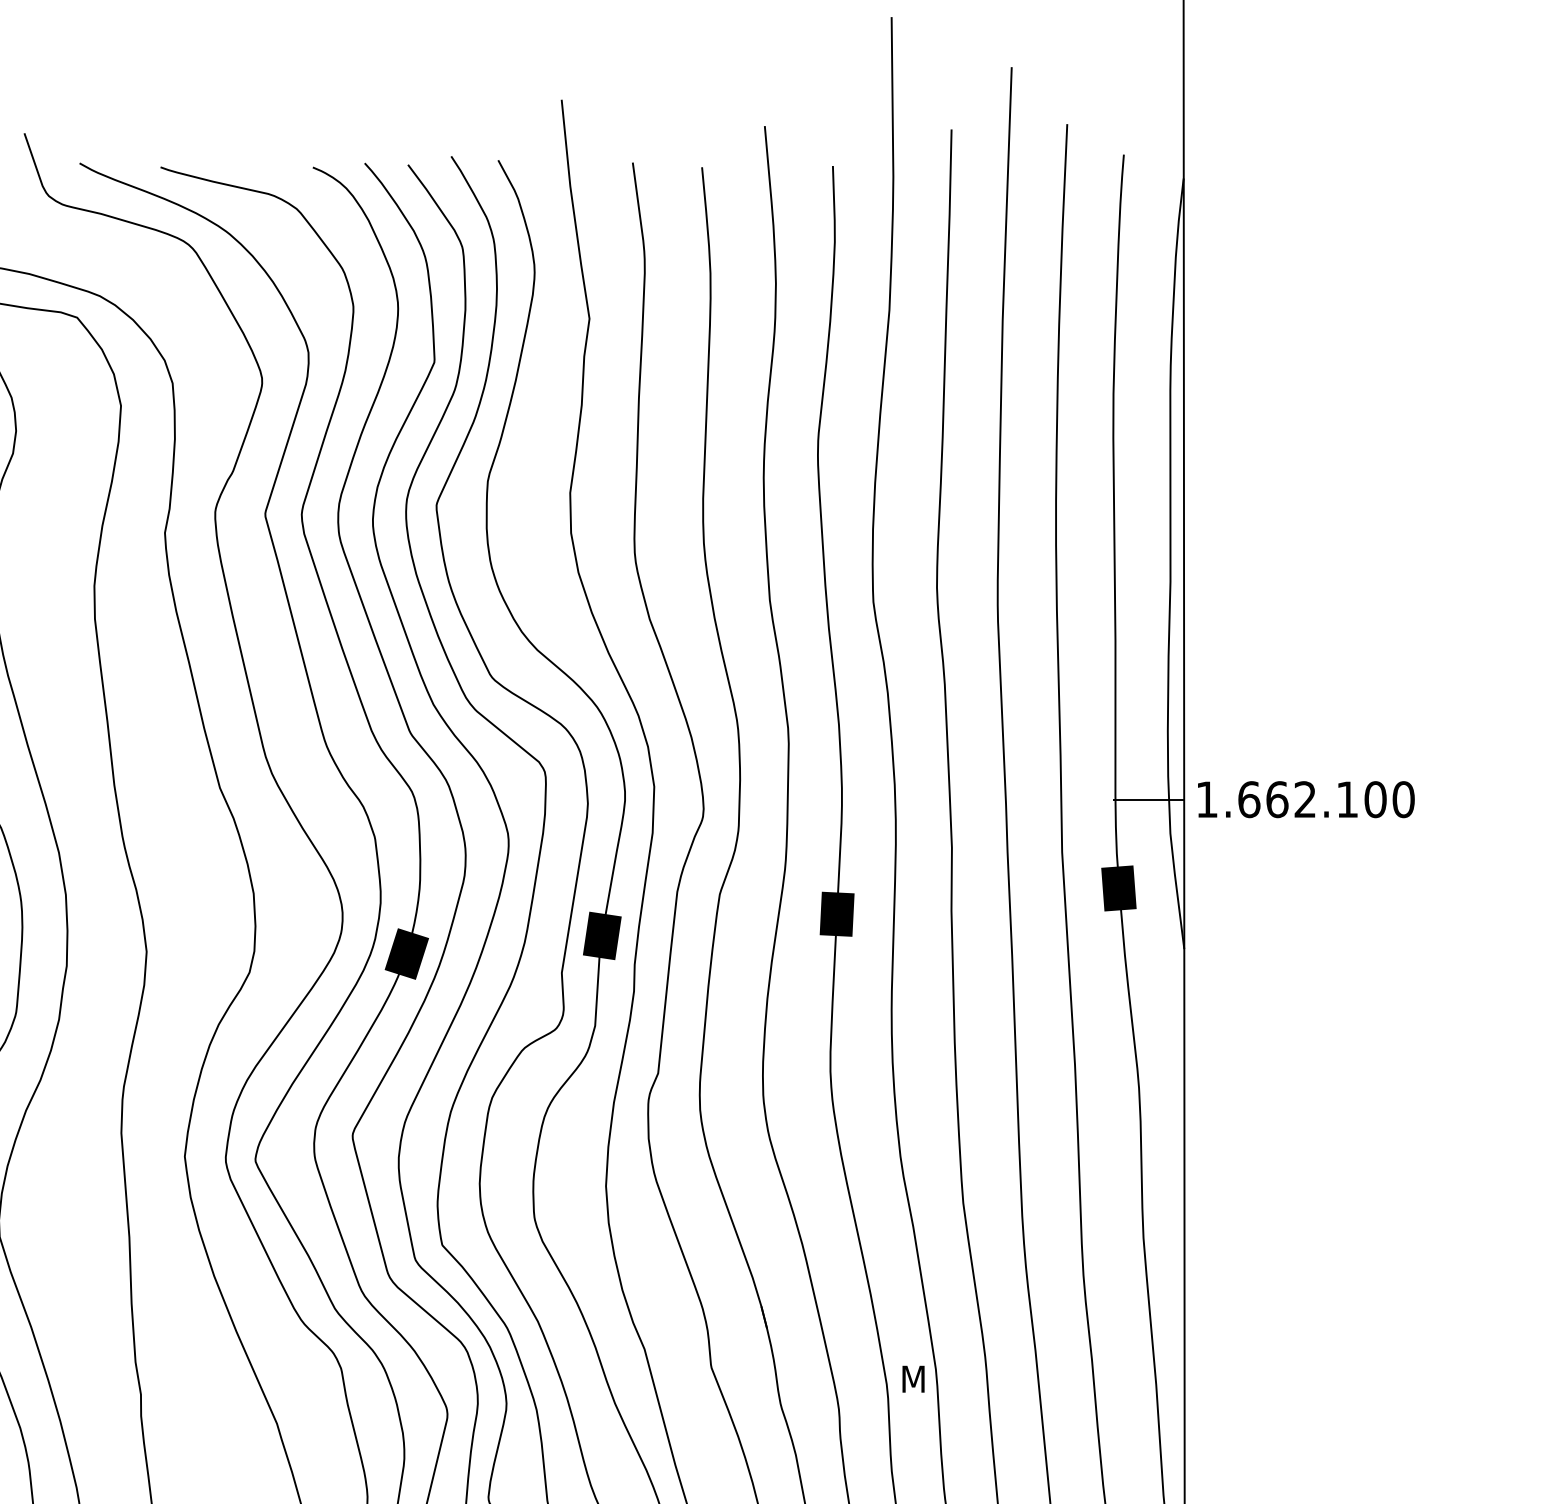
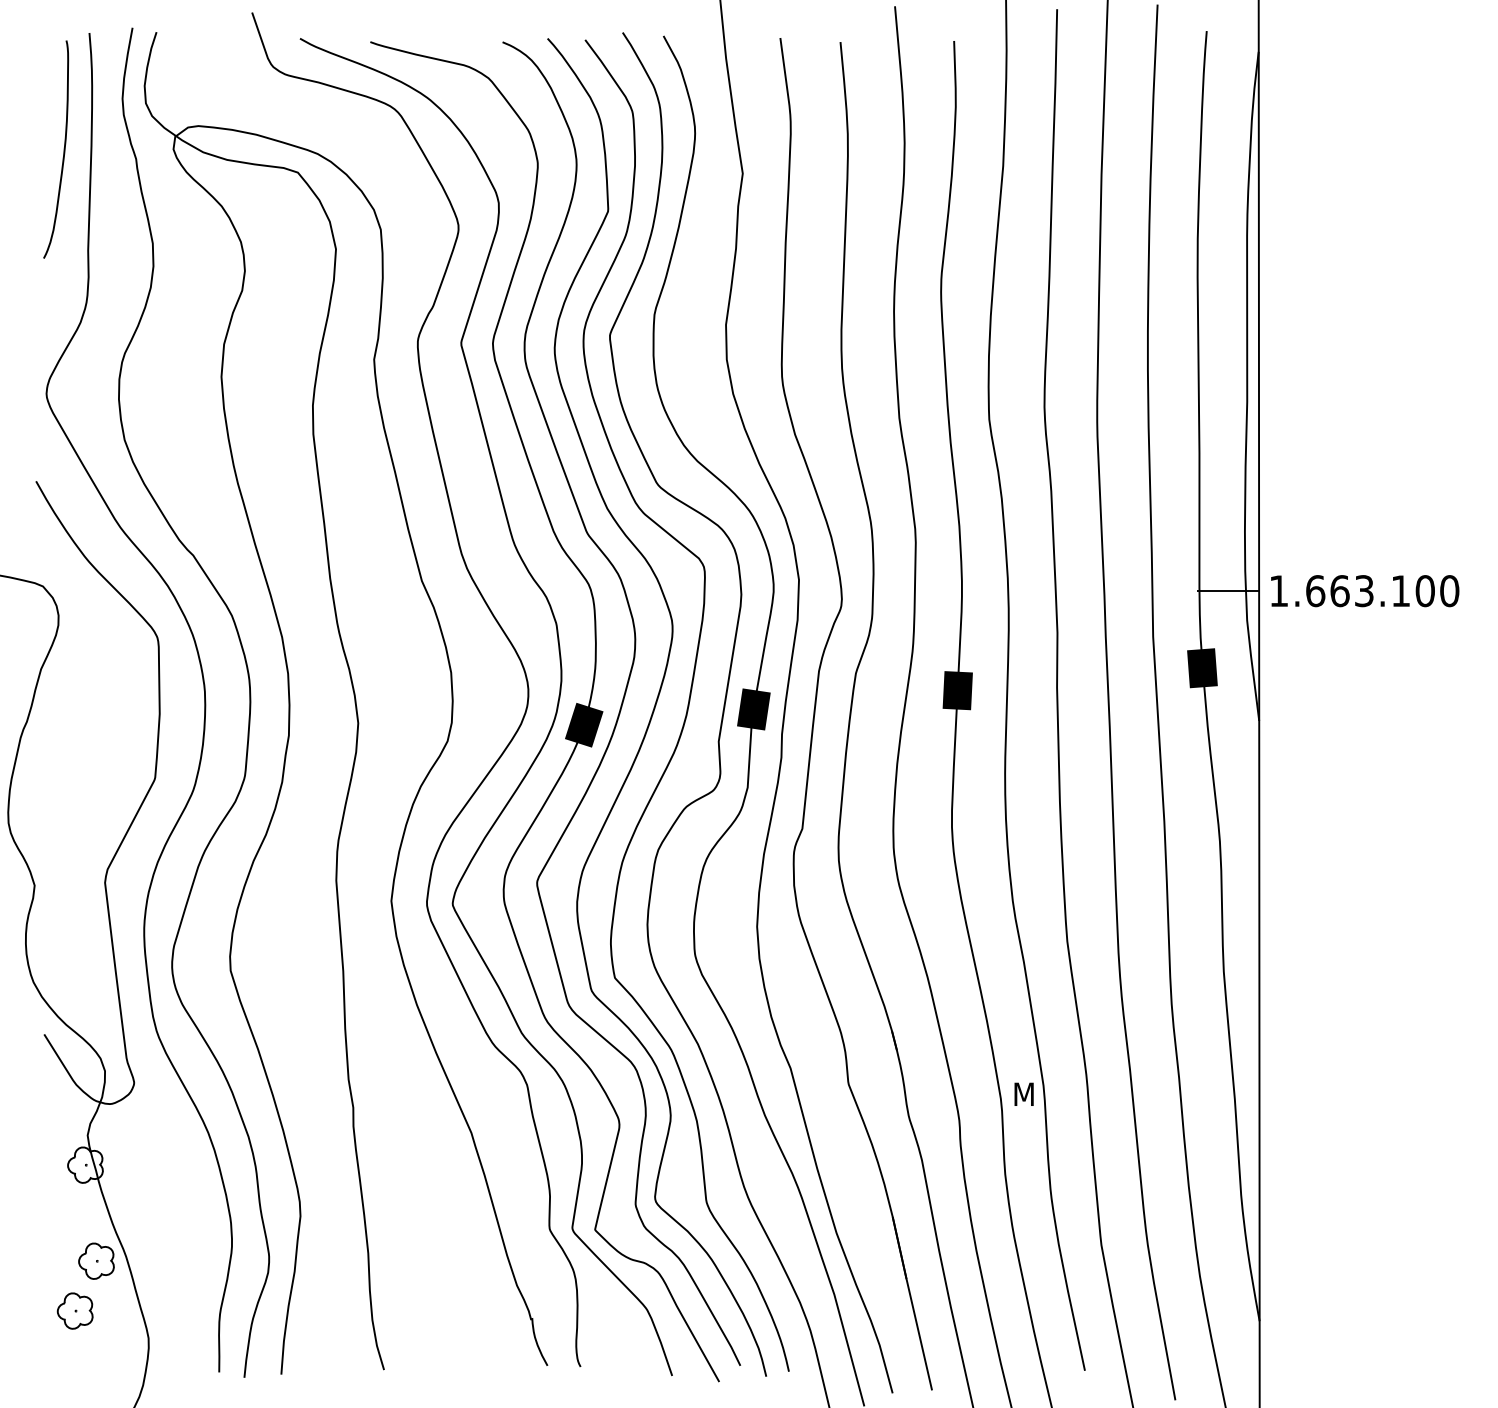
text: (1305, 800) -> (1364, 591), 1.662.100 -> 1.663.100

